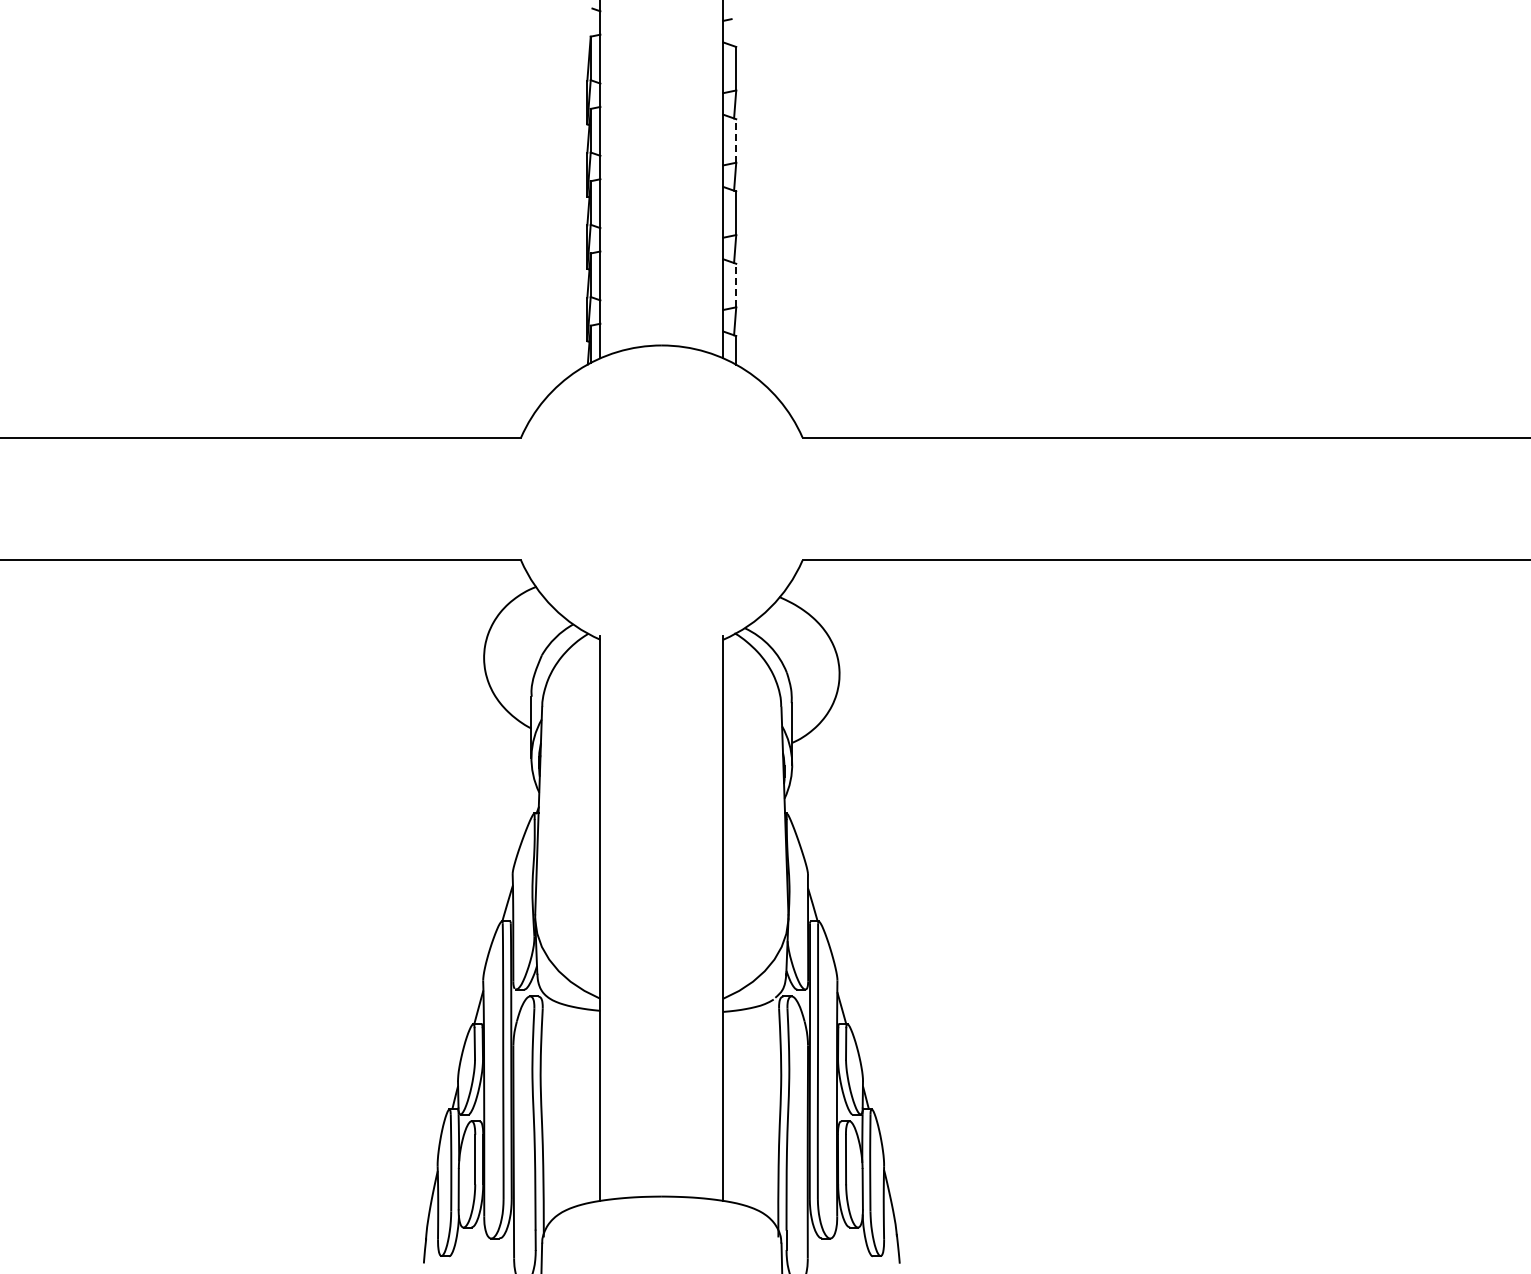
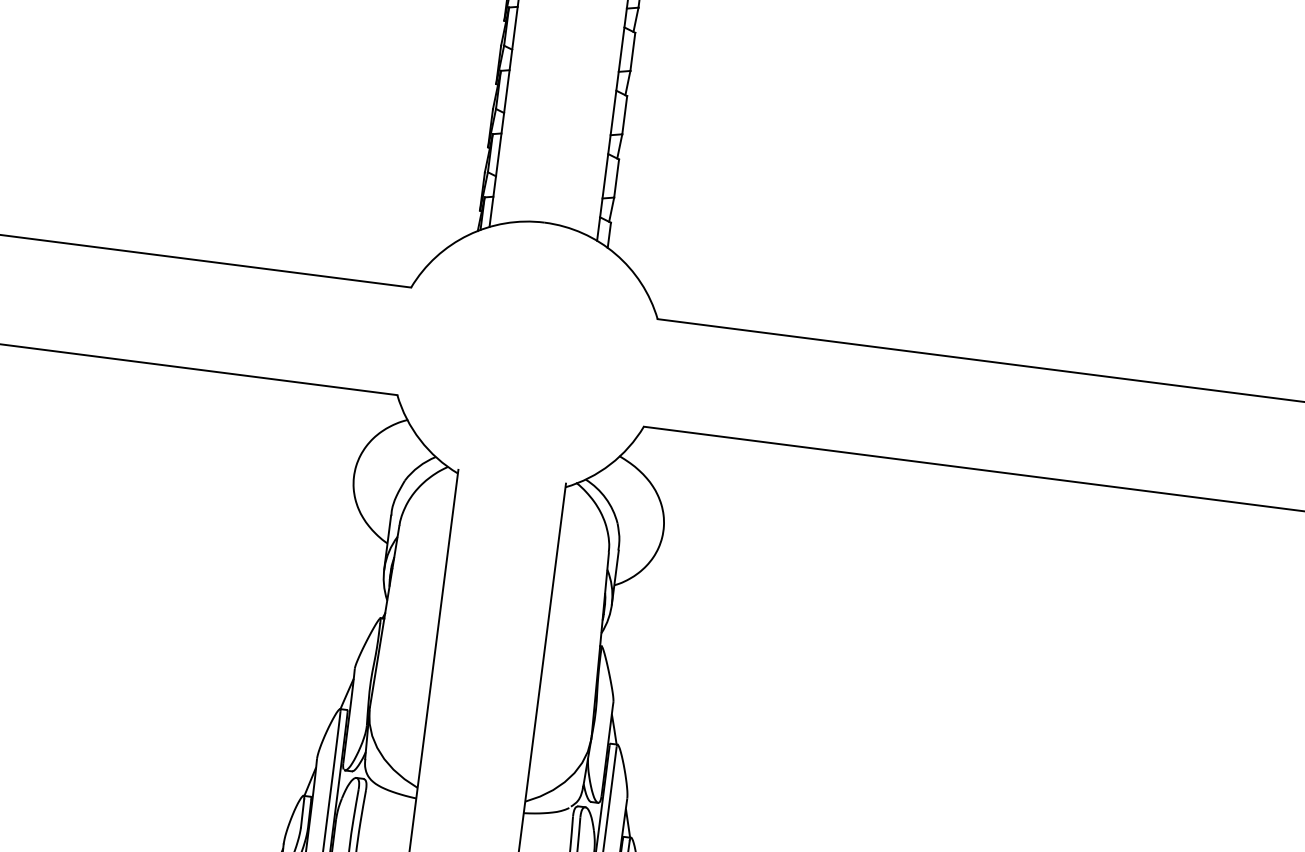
line: (736, 140) -> (633, 51), dashed -> solid
line: (736, 285) -> (616, 178), dashed -> solid

